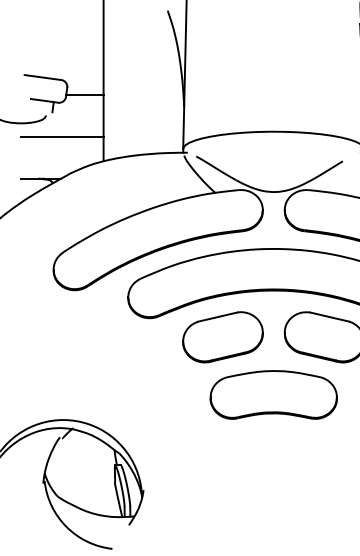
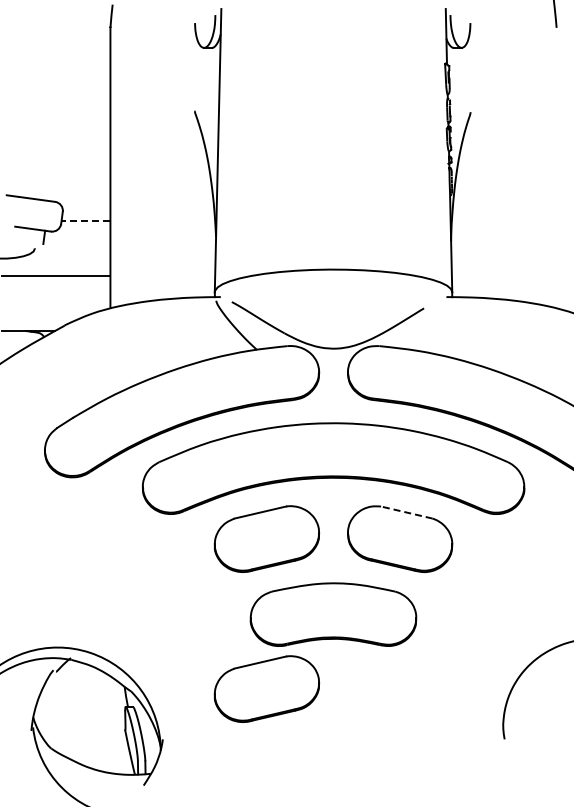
line: (84, 95) -> (85, 221), solid -> dashed
line: (329, 317) -> (406, 512), solid -> dashed
part: (222, 451) -> (266, 688), added

